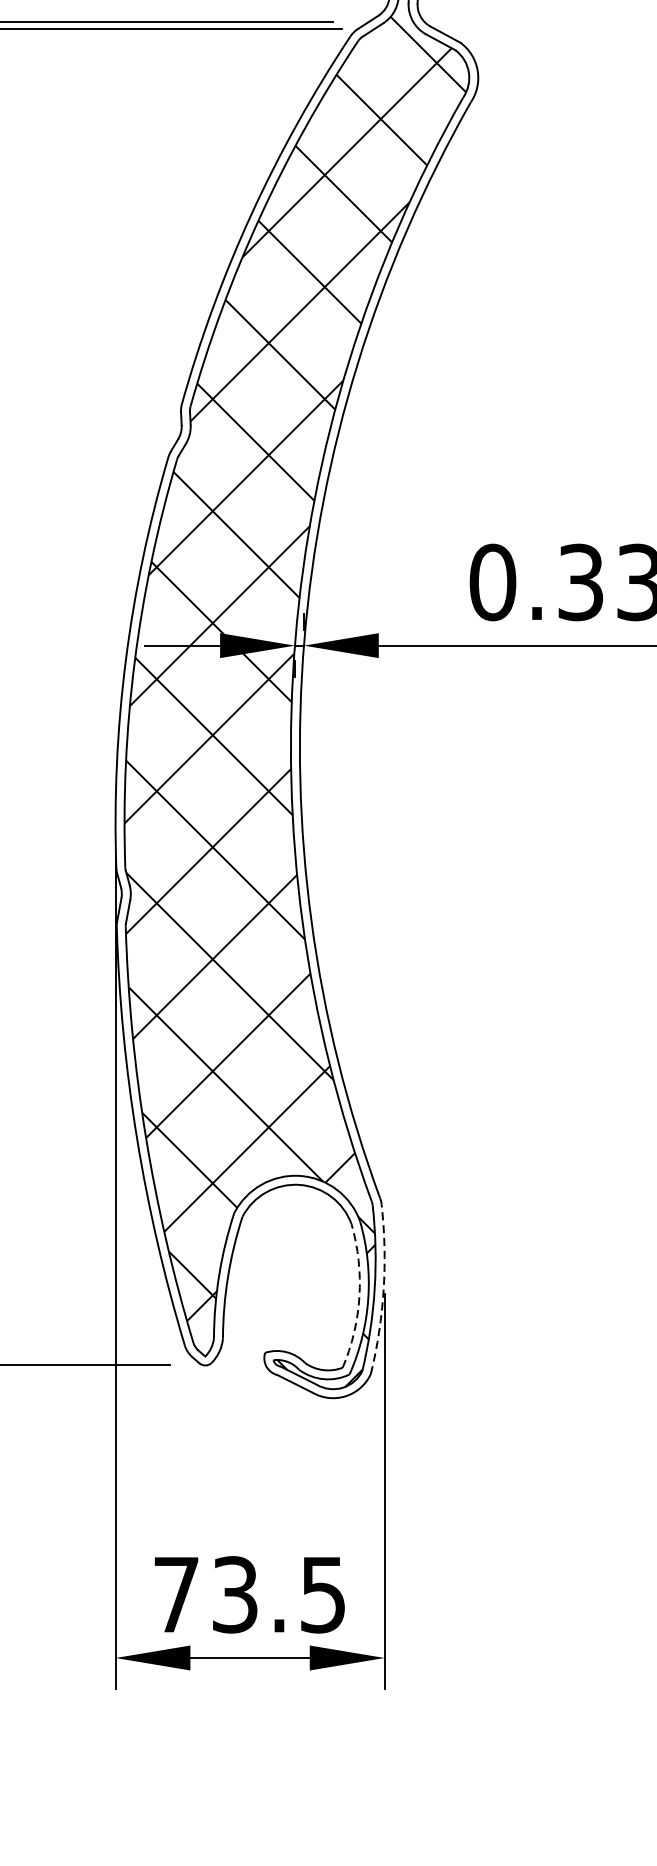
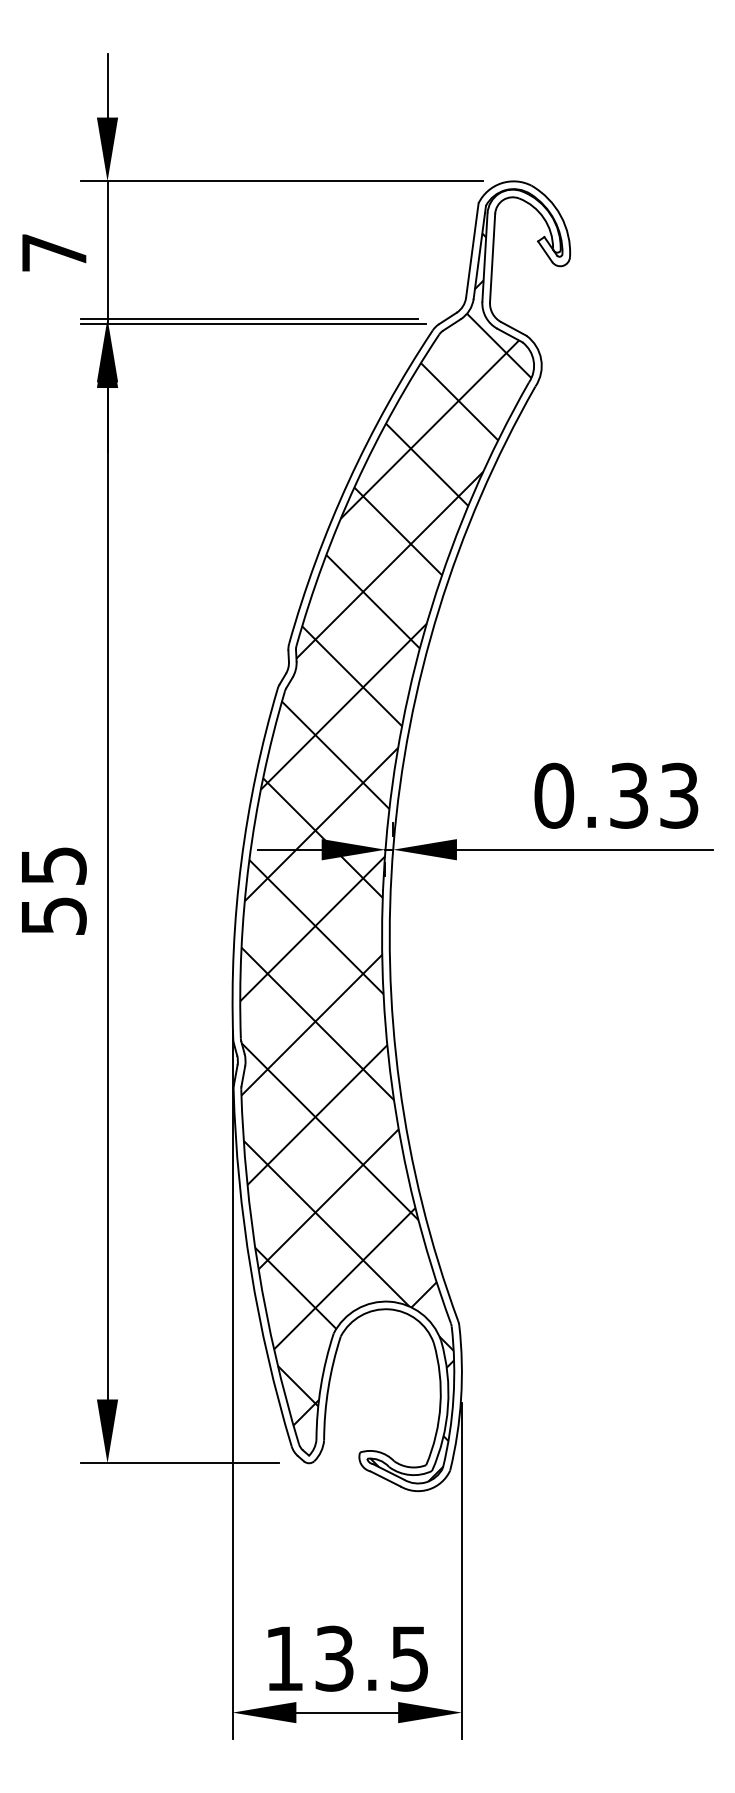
arc: (384, 1289) -> (461, 1398), dashed -> solid
arc: (359, 1296) -> (440, 1404), dashed -> solid
text: (176, 1594) -> (284, 1658), 73.5 -> 13.5

